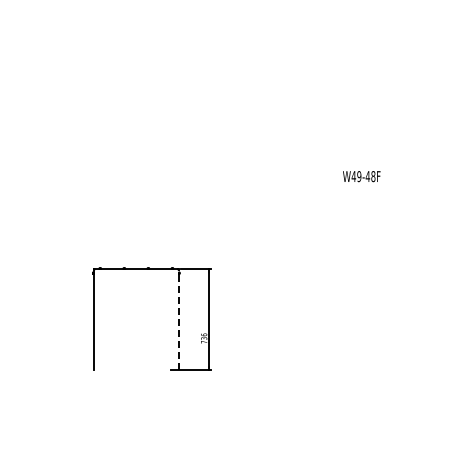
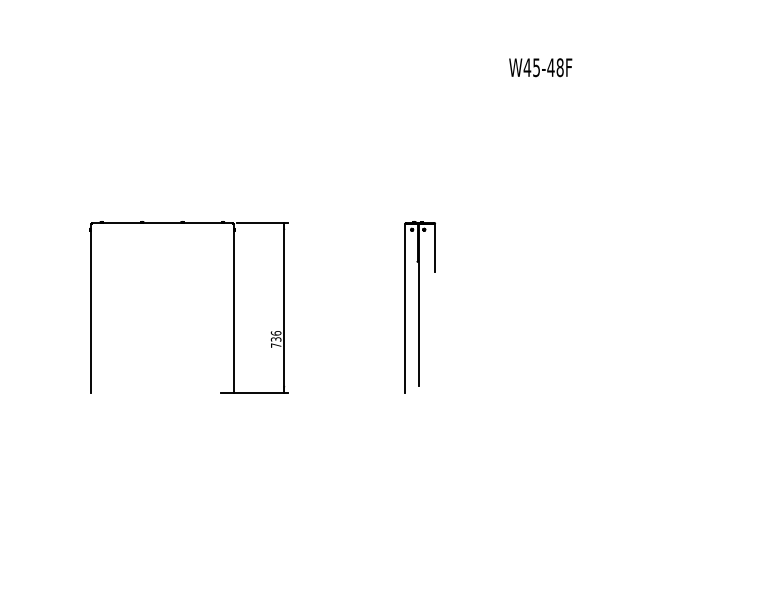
text: (359, 176) -> (536, 67), W49-48F -> W45-48F
part: (289, 318) -> (419, 305), added
line: (178, 319) -> (233, 307), dashed -> solid

